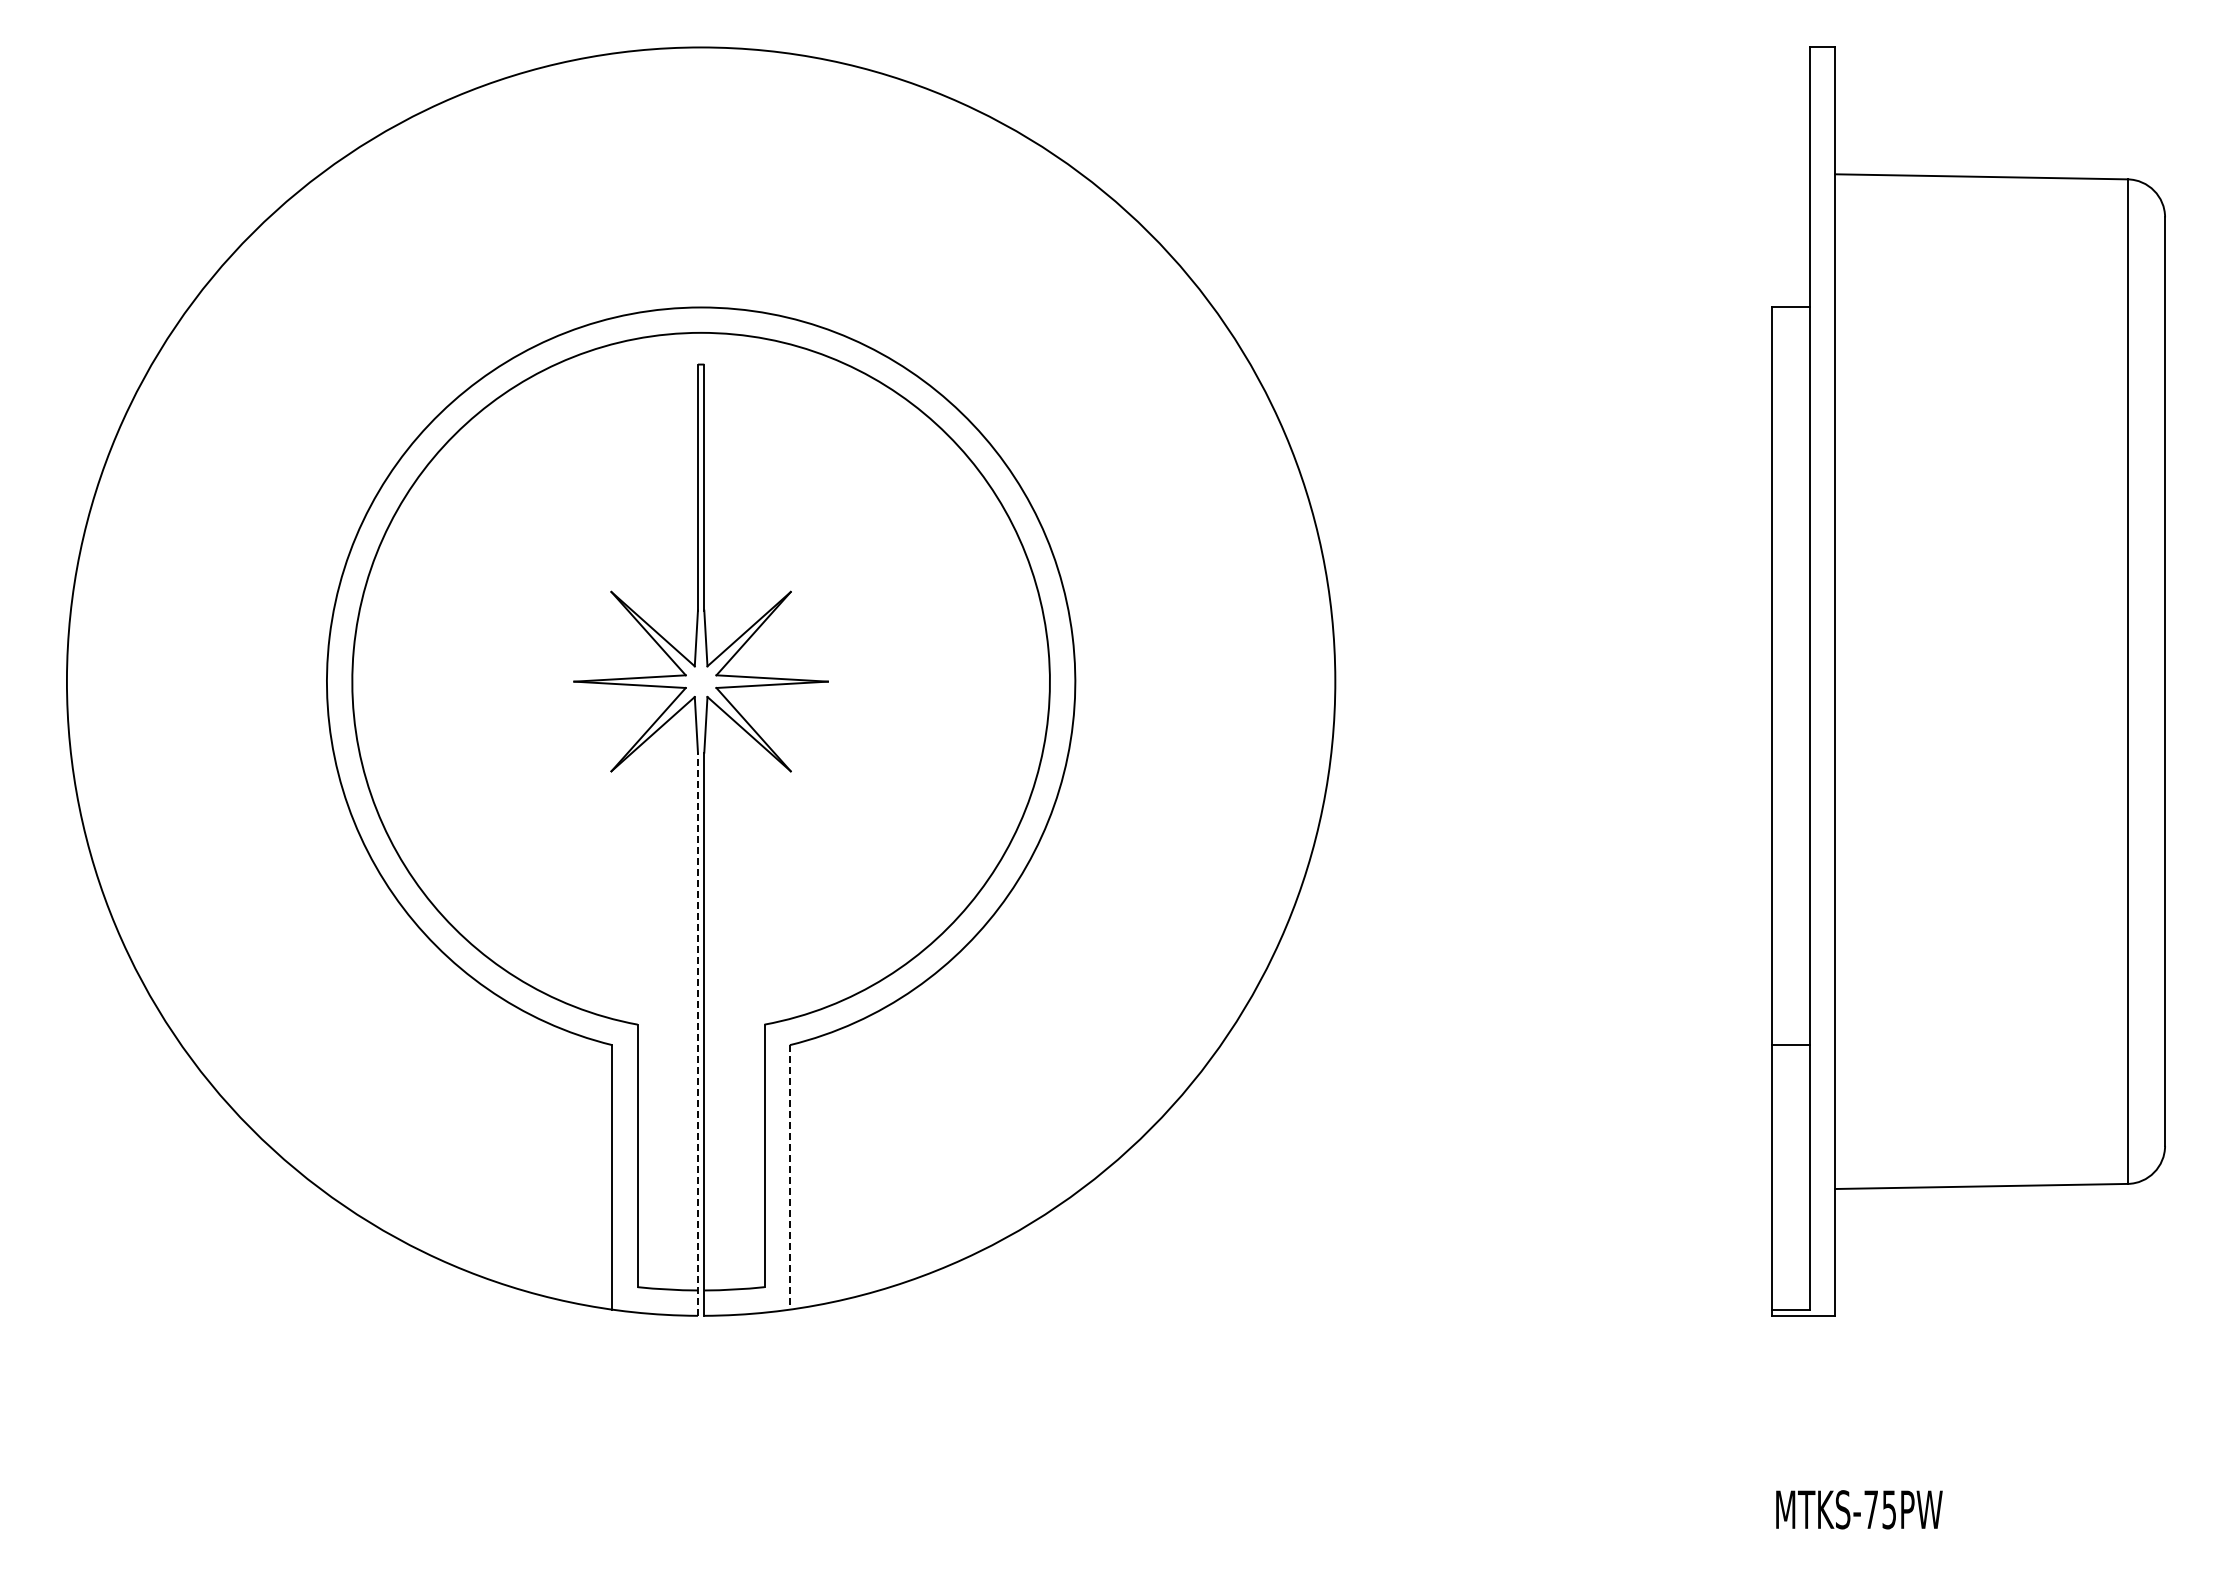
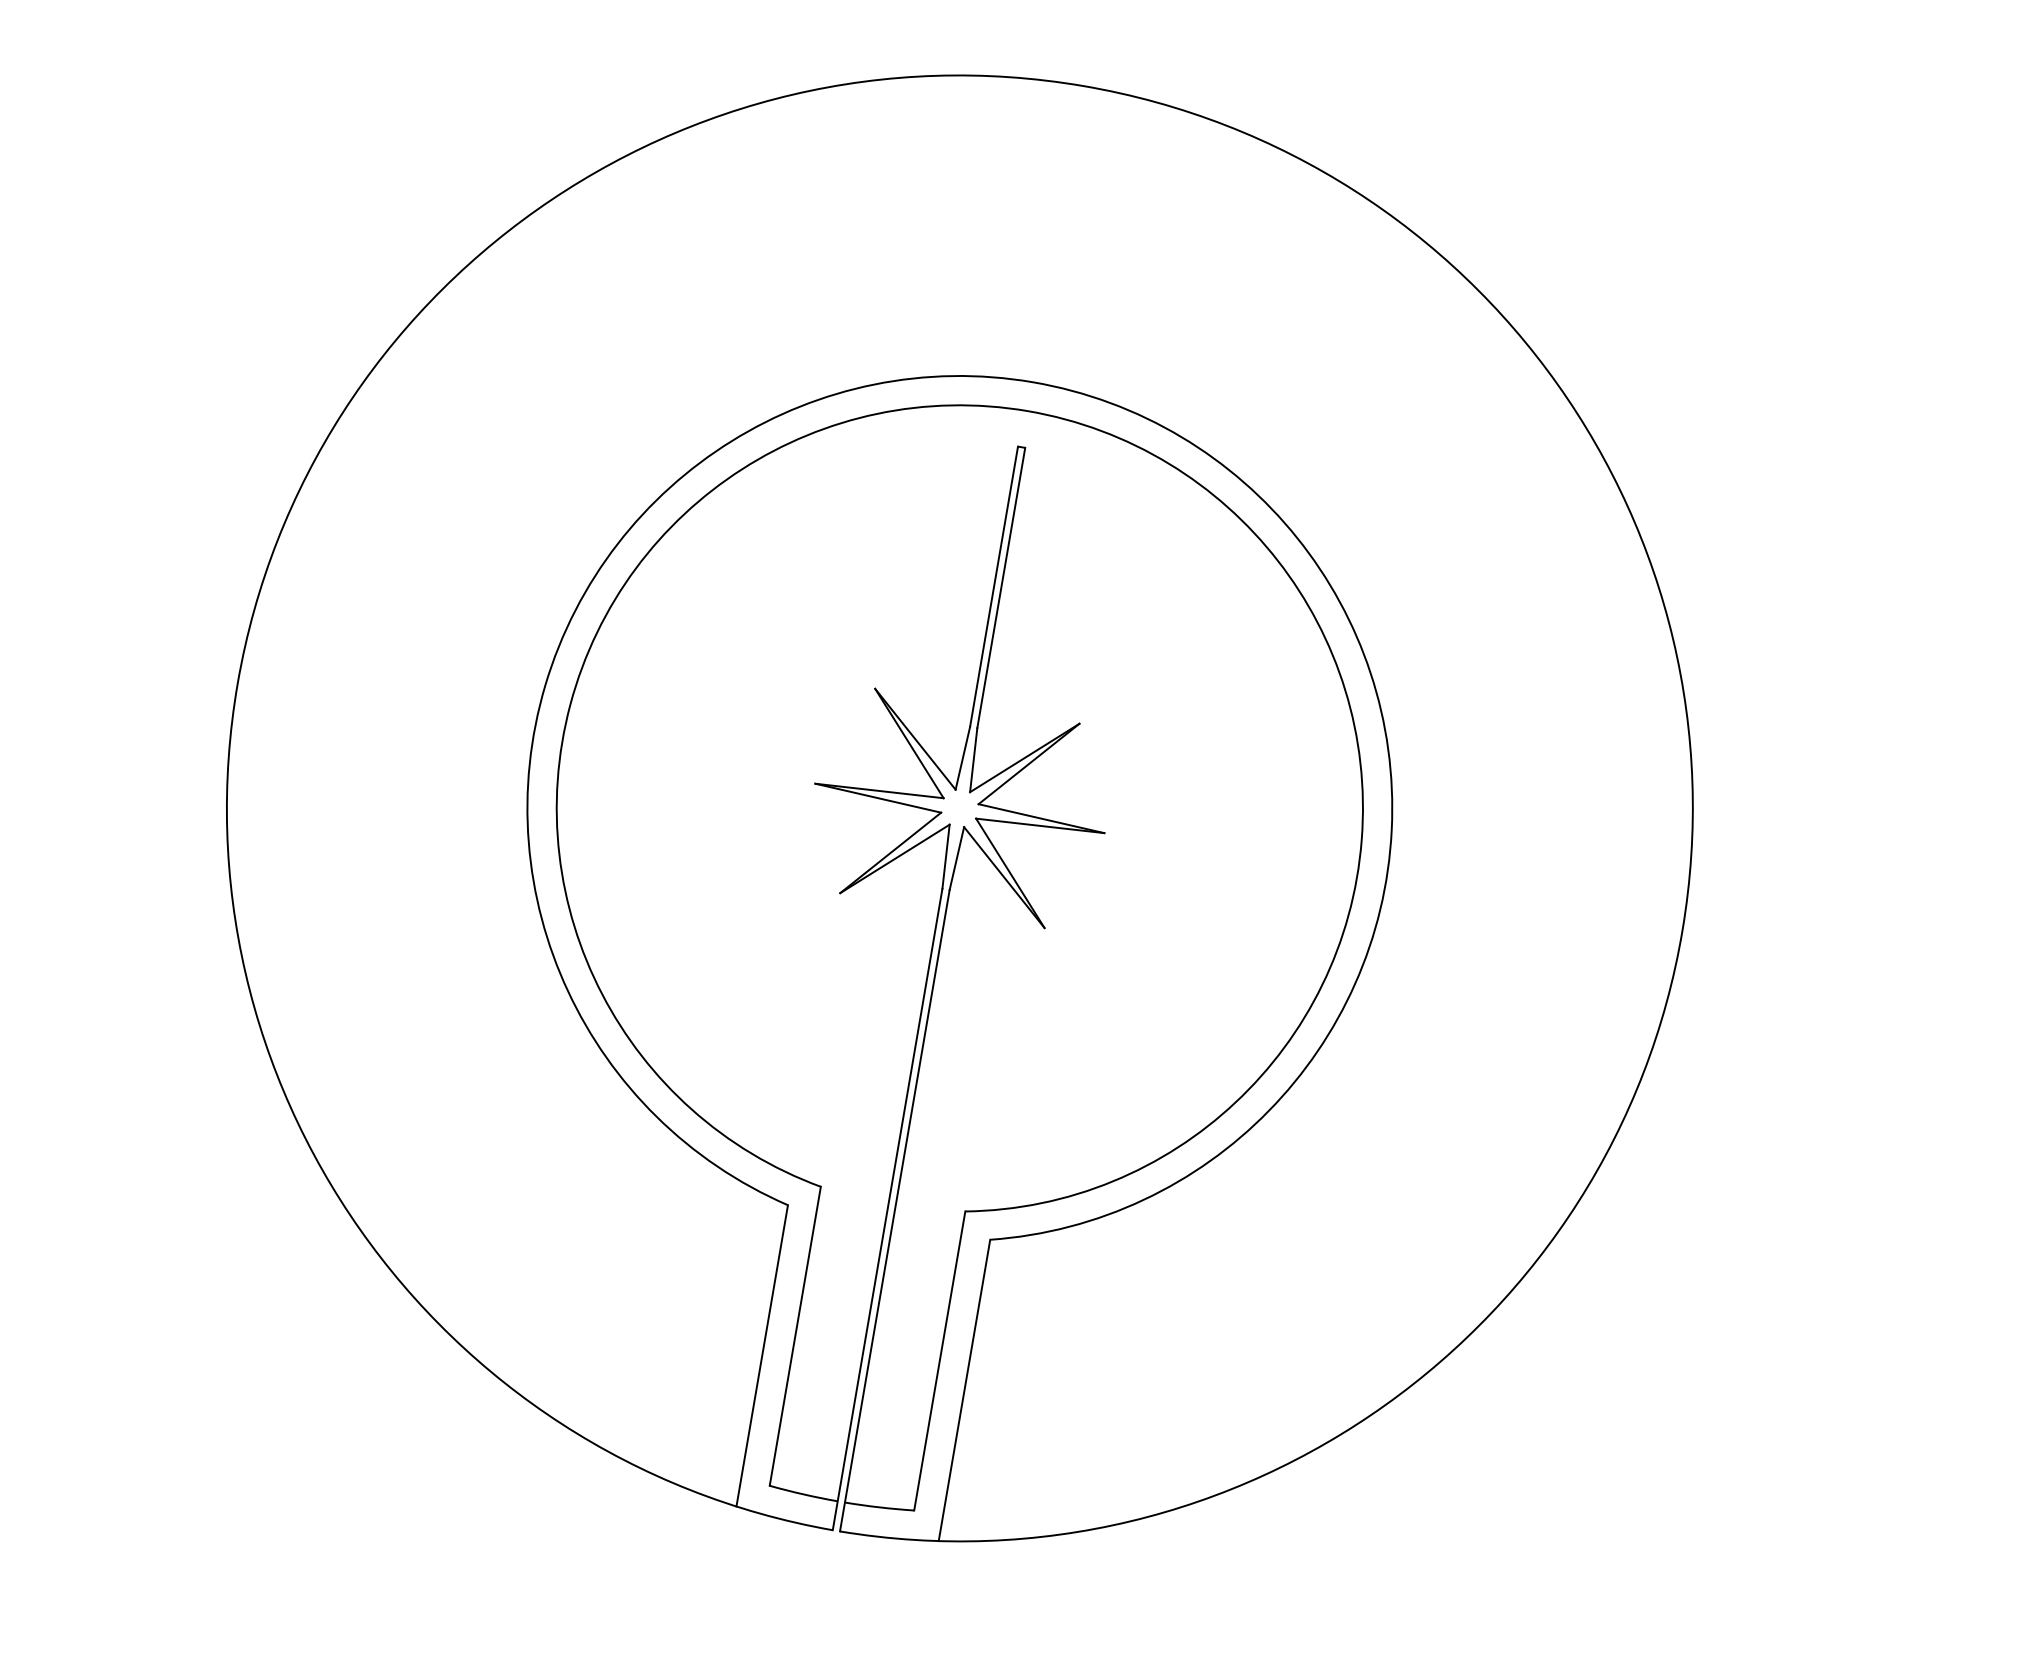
line: (697, 1034) -> (887, 1209), dashed -> solid
line: (789, 1177) -> (963, 1390), dashed -> solid

